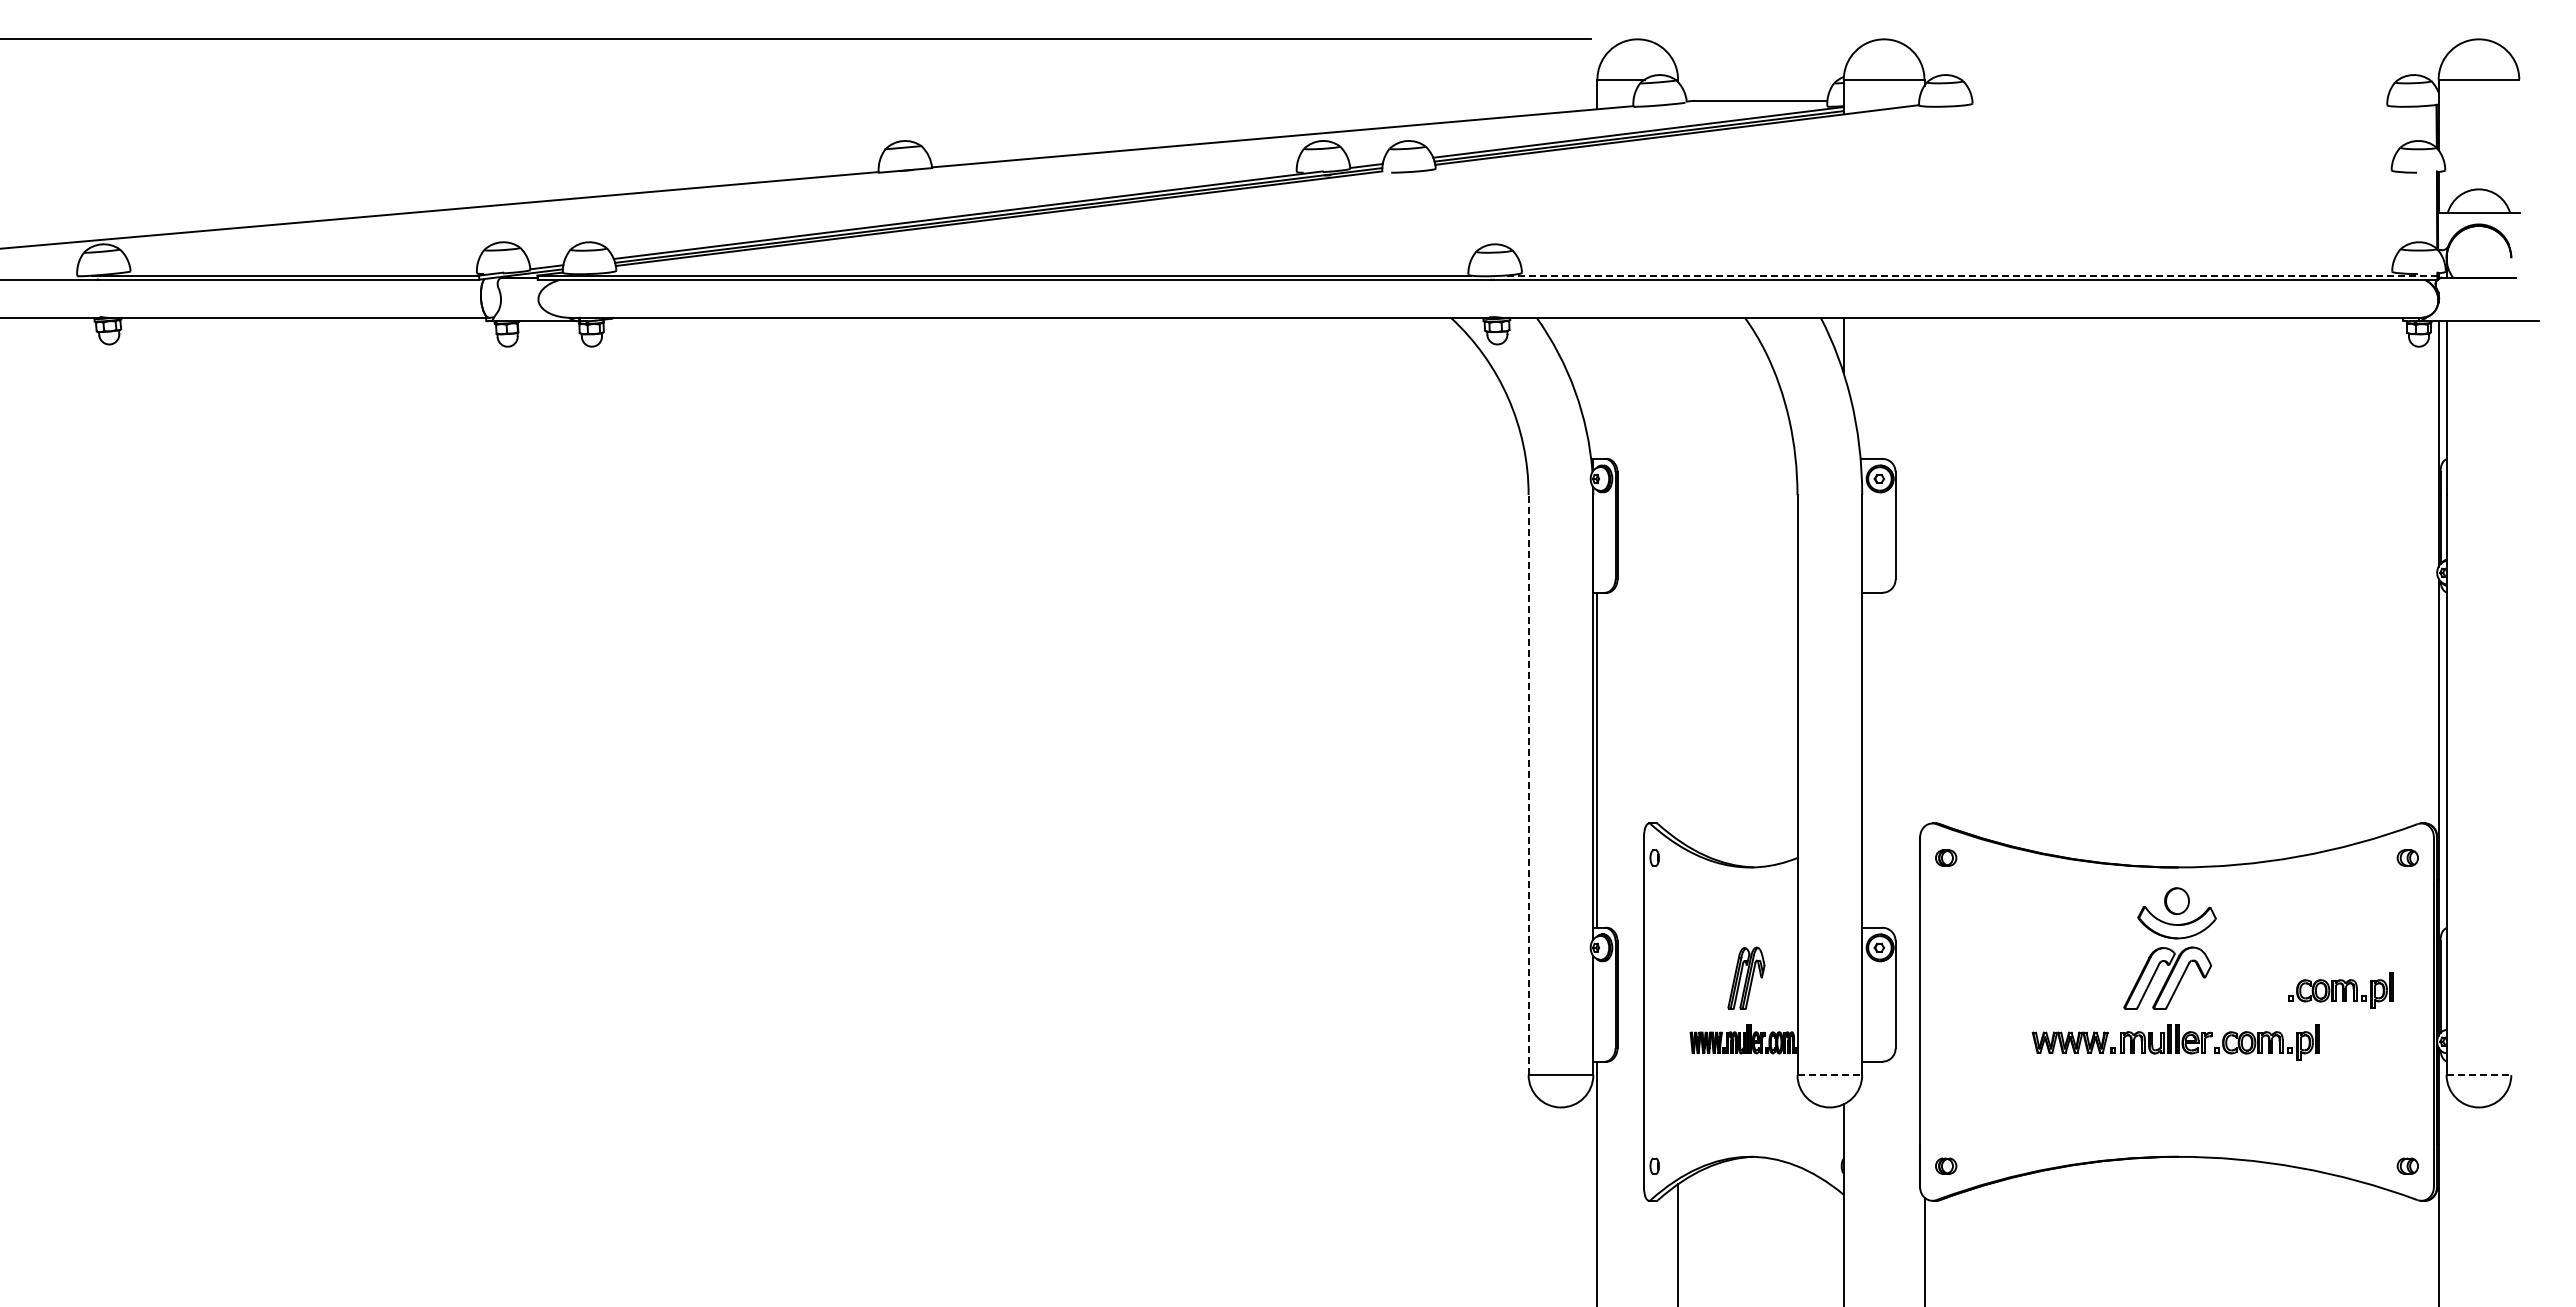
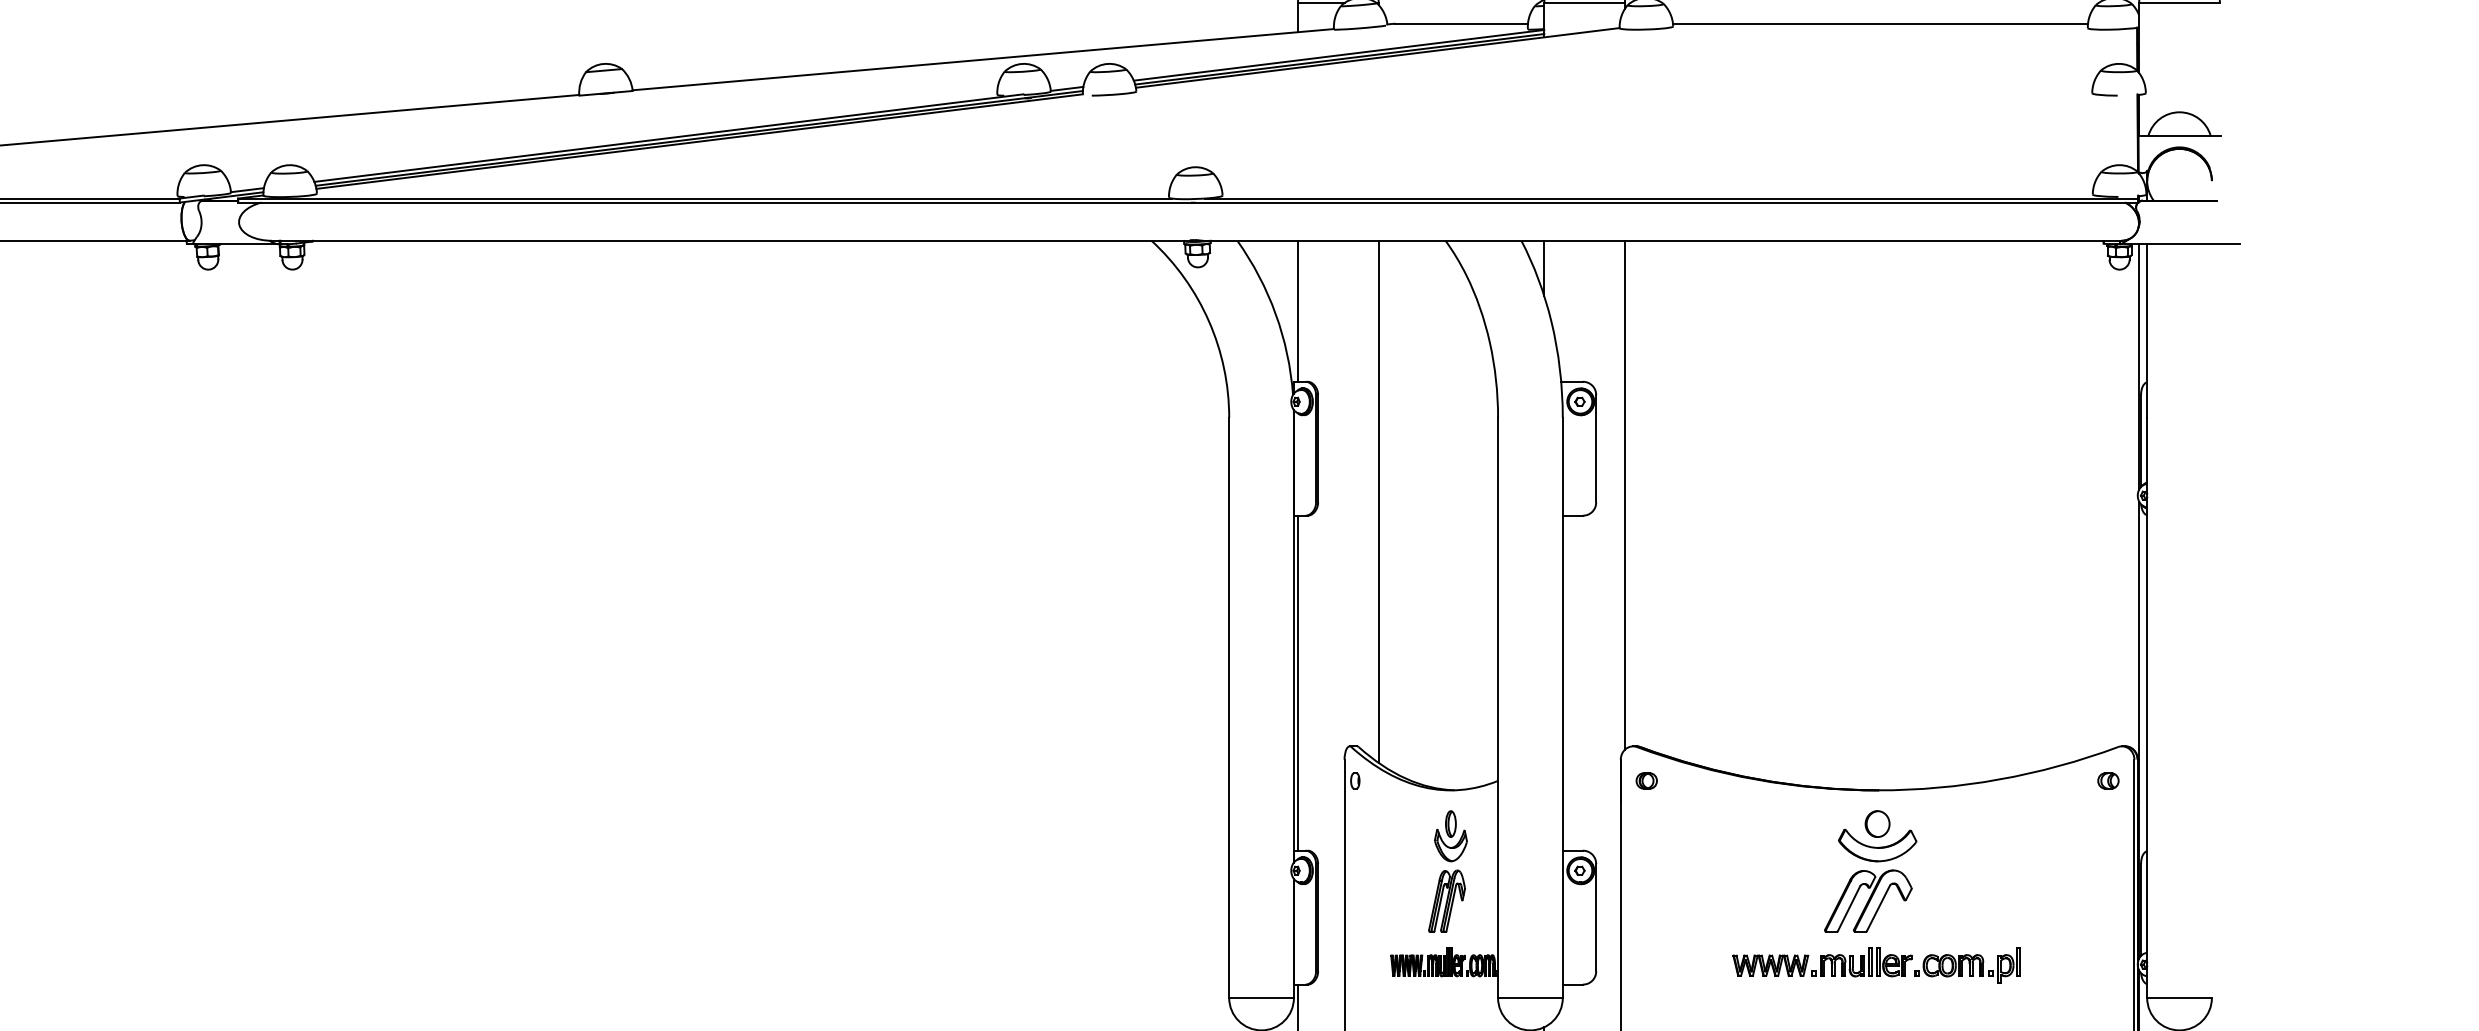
line: (2179, 100) -> (1880, 23), added
line: (1970, 275) -> (1671, 198), dashed -> solid
line: (1597, 387) -> (1298, 310), added
line: (1924, 571) -> (1625, 494), added
line: (1678, 578) -> (1379, 501), added
line: (1528, 784) -> (1229, 707), dashed -> solid
part: (1750, 913) -> (1451, 836), added
part: (2340, 990) -> (2041, 913), removed
line: (1830, 1075) -> (1531, 998), dashed -> solid
line: (2479, 1075) -> (2180, 998), dashed -> solid

